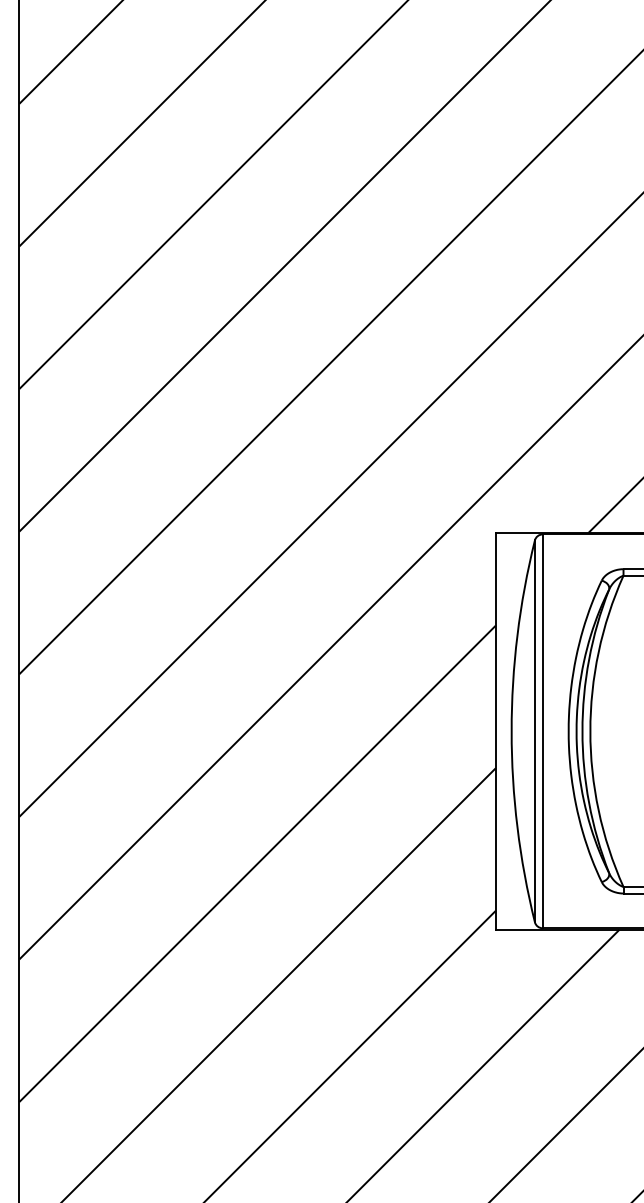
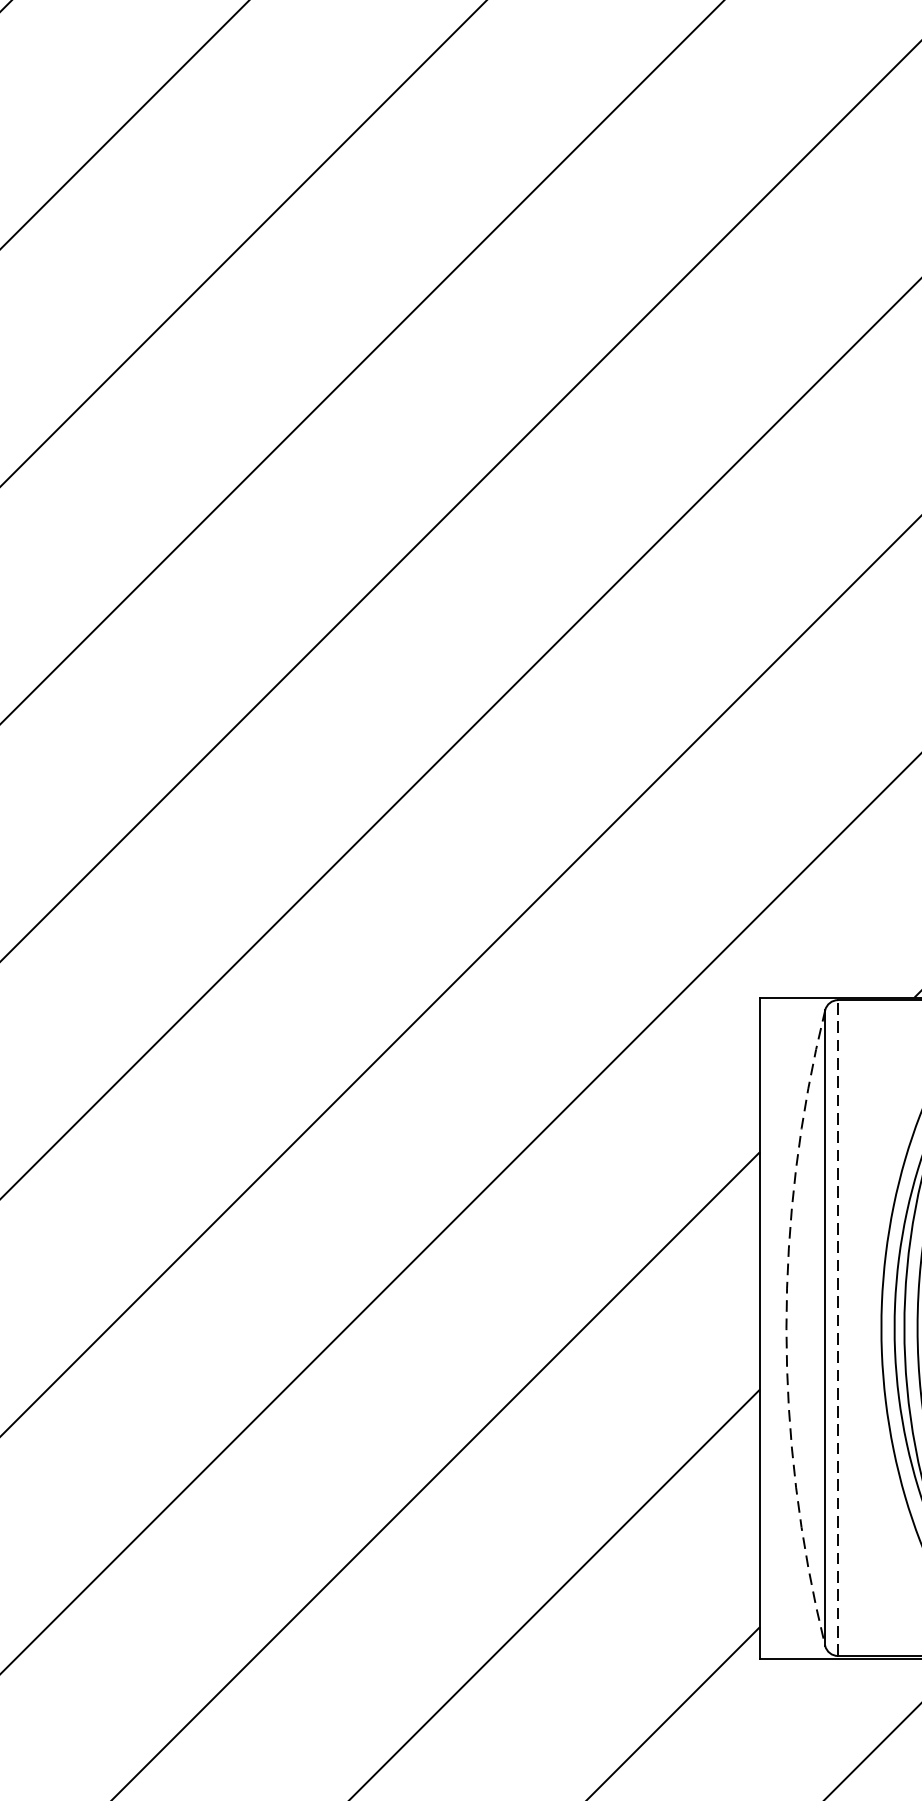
arc: (511, 731) -> (786, 1328), solid -> dashed
line: (542, 731) -> (837, 1328), solid -> dashed

